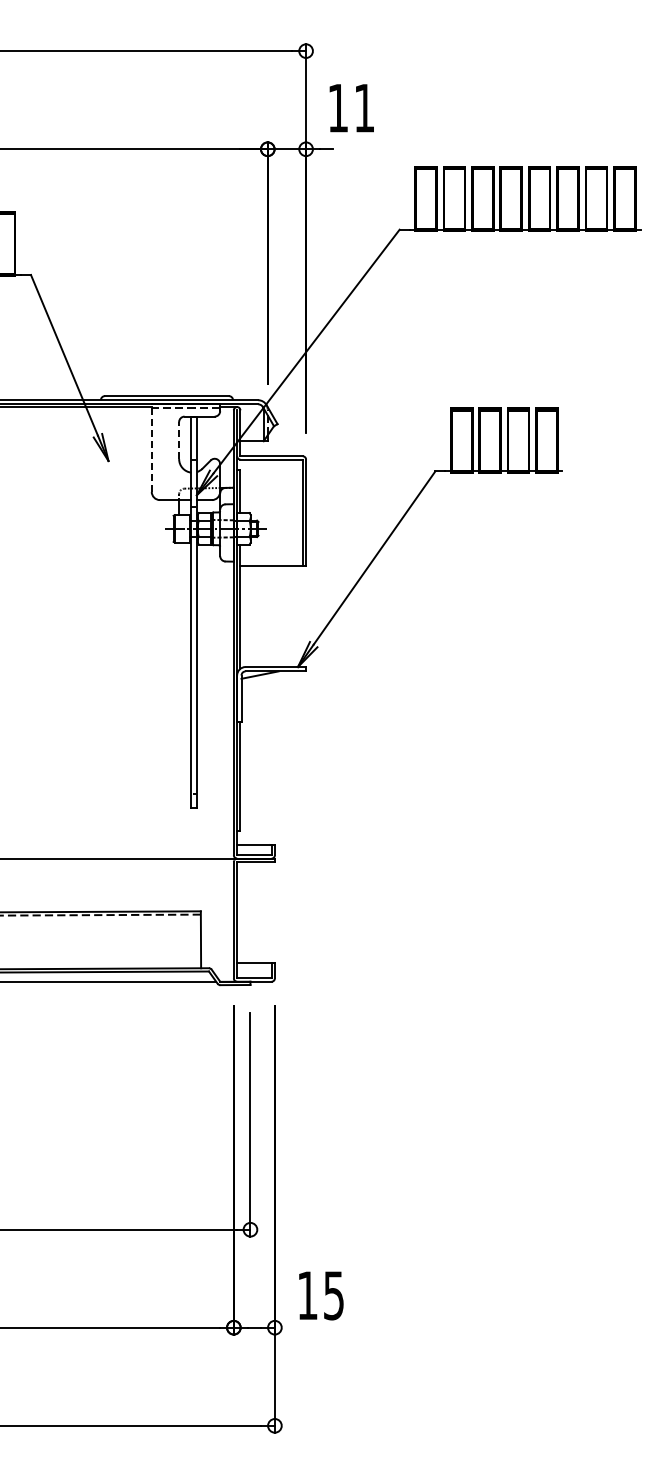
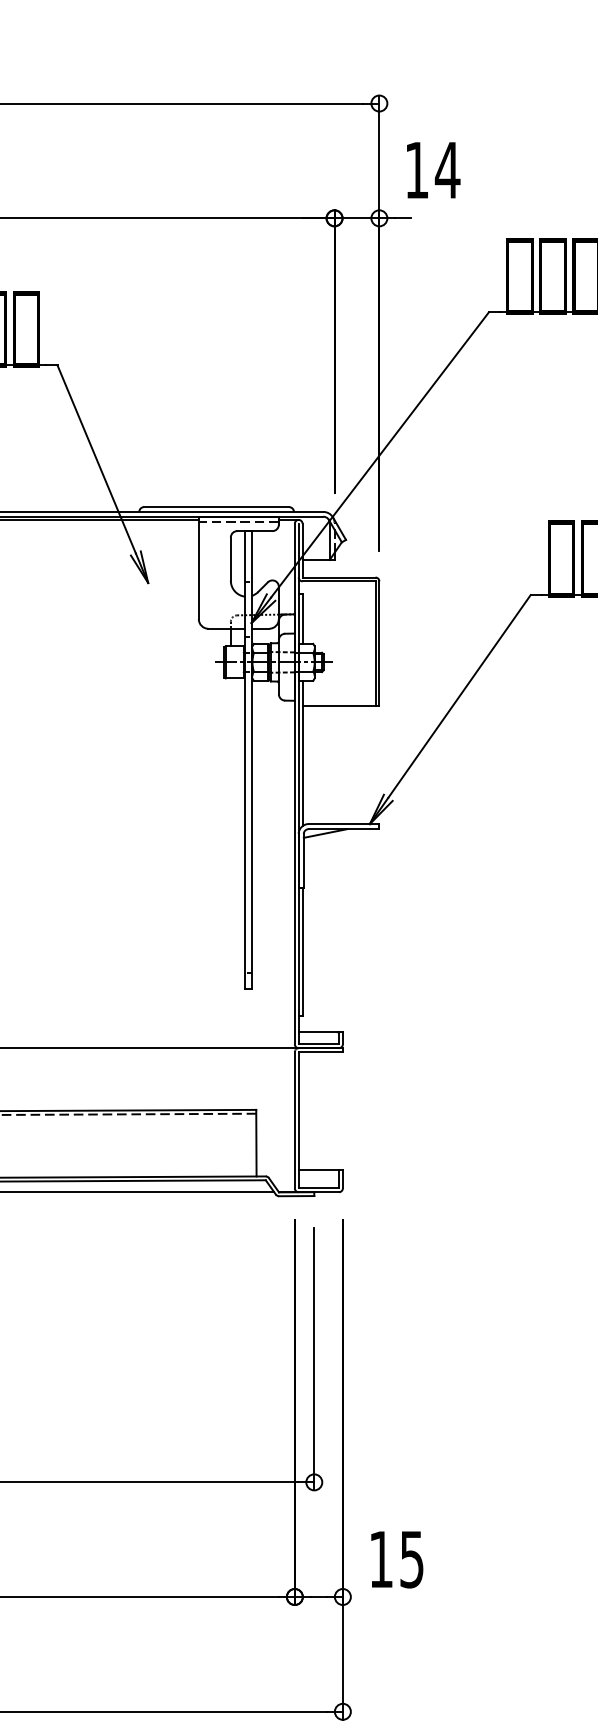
text: (364, 108) -> (447, 170), 11 -> 14
line: (179, 440) -> (231, 559), dashed -> solid
line: (151, 448) -> (198, 568), dashed -> solid

